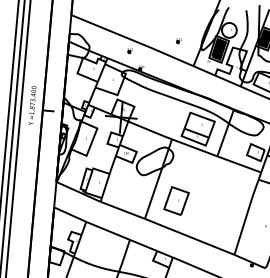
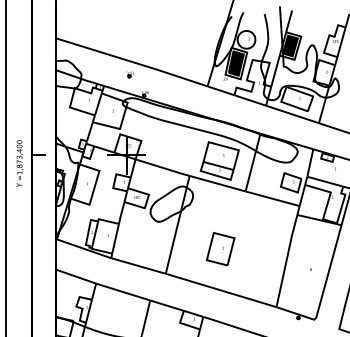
part: (178, 40) -> (187, 57), removed
text: (32, 105) -> (19, 163), moved
part: (176, 200) -> (220, 248), moved

